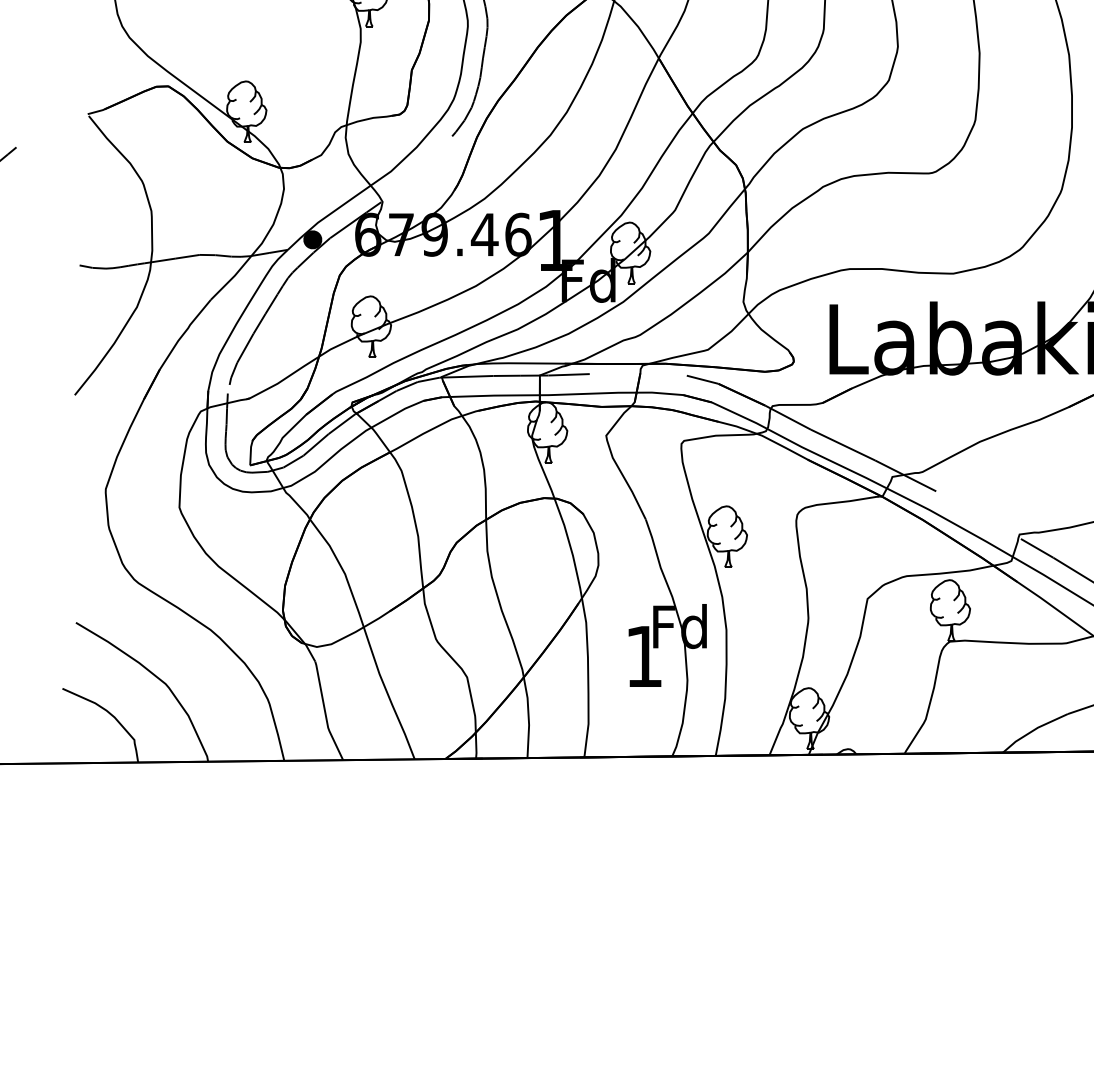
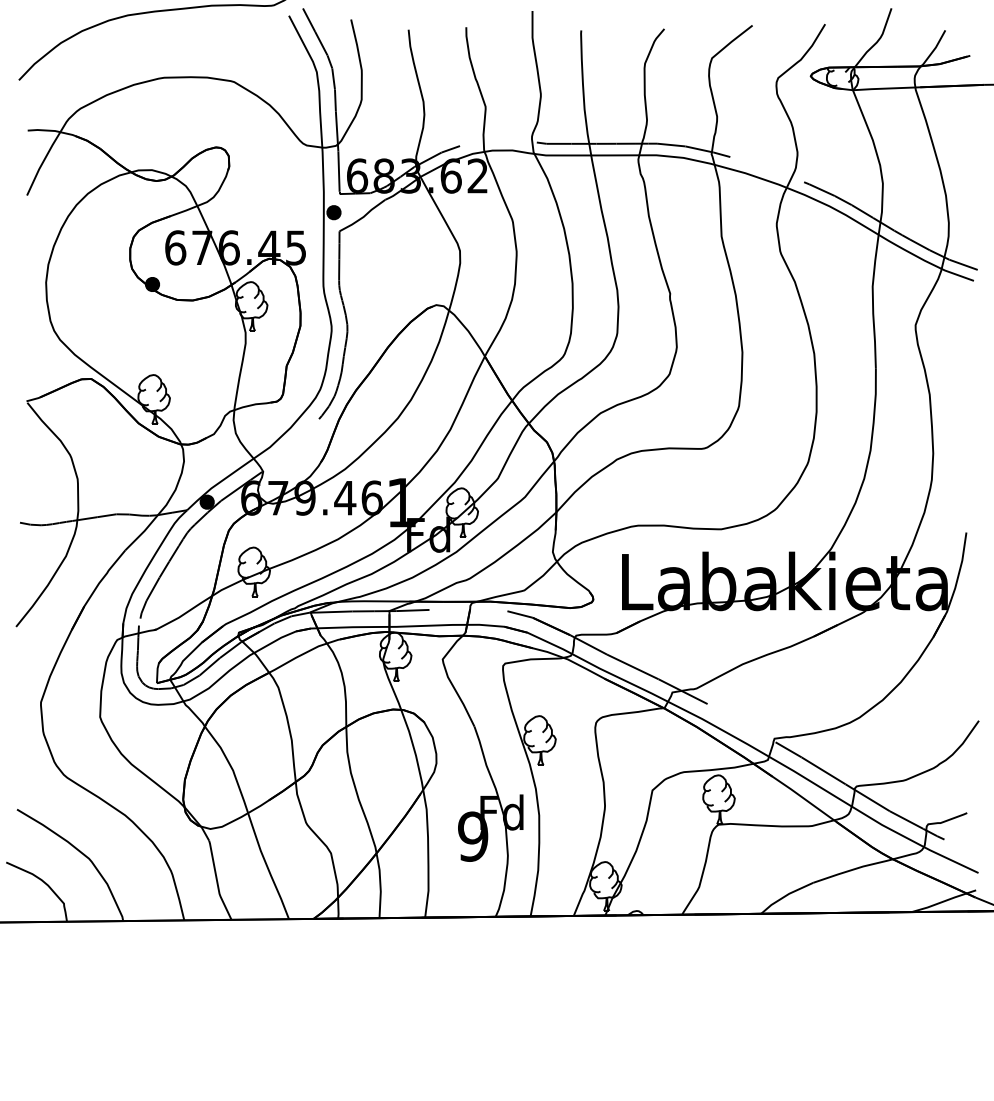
text: (644, 656) -> (473, 836), 1 -> 9

